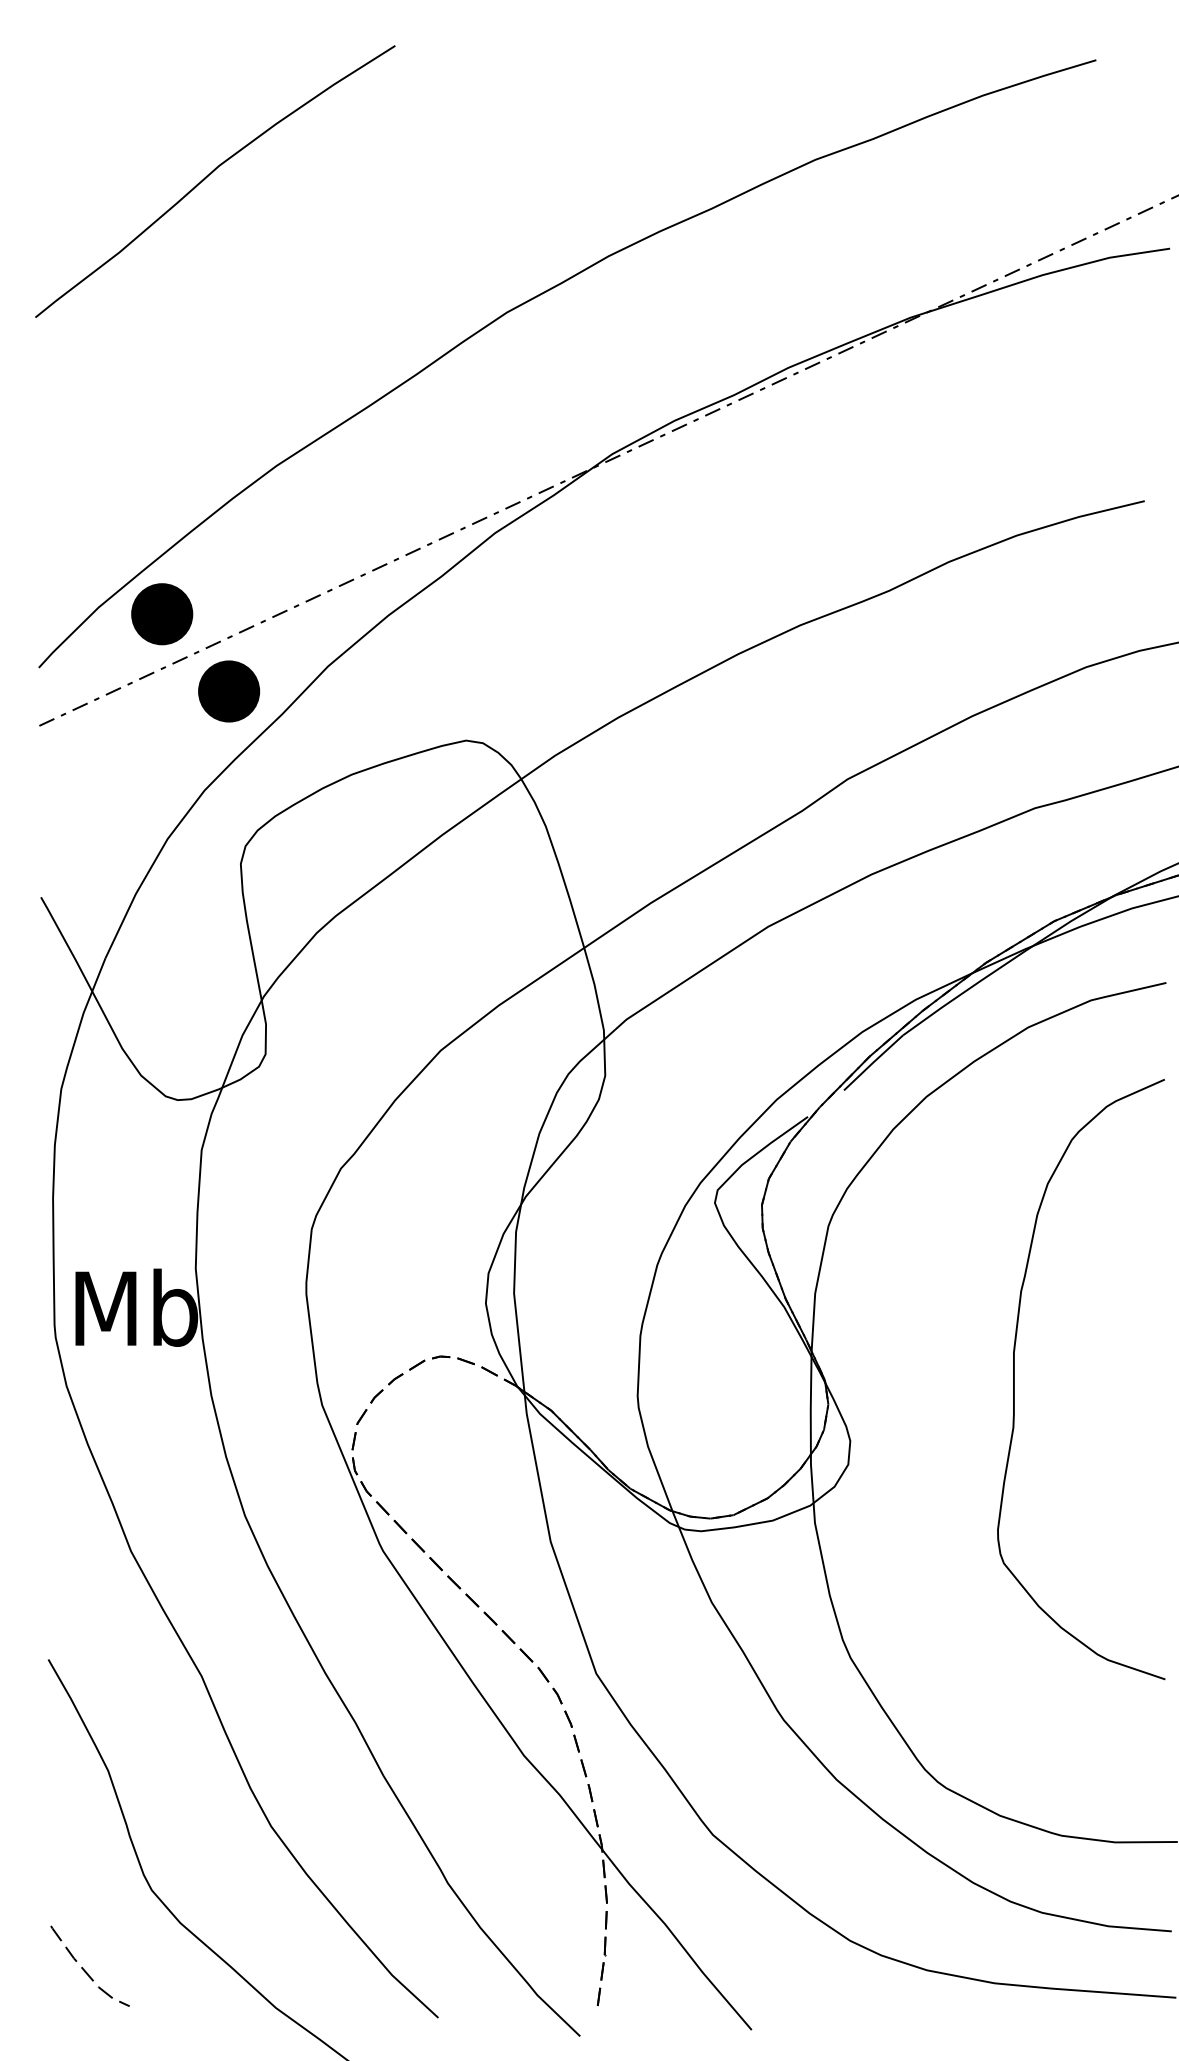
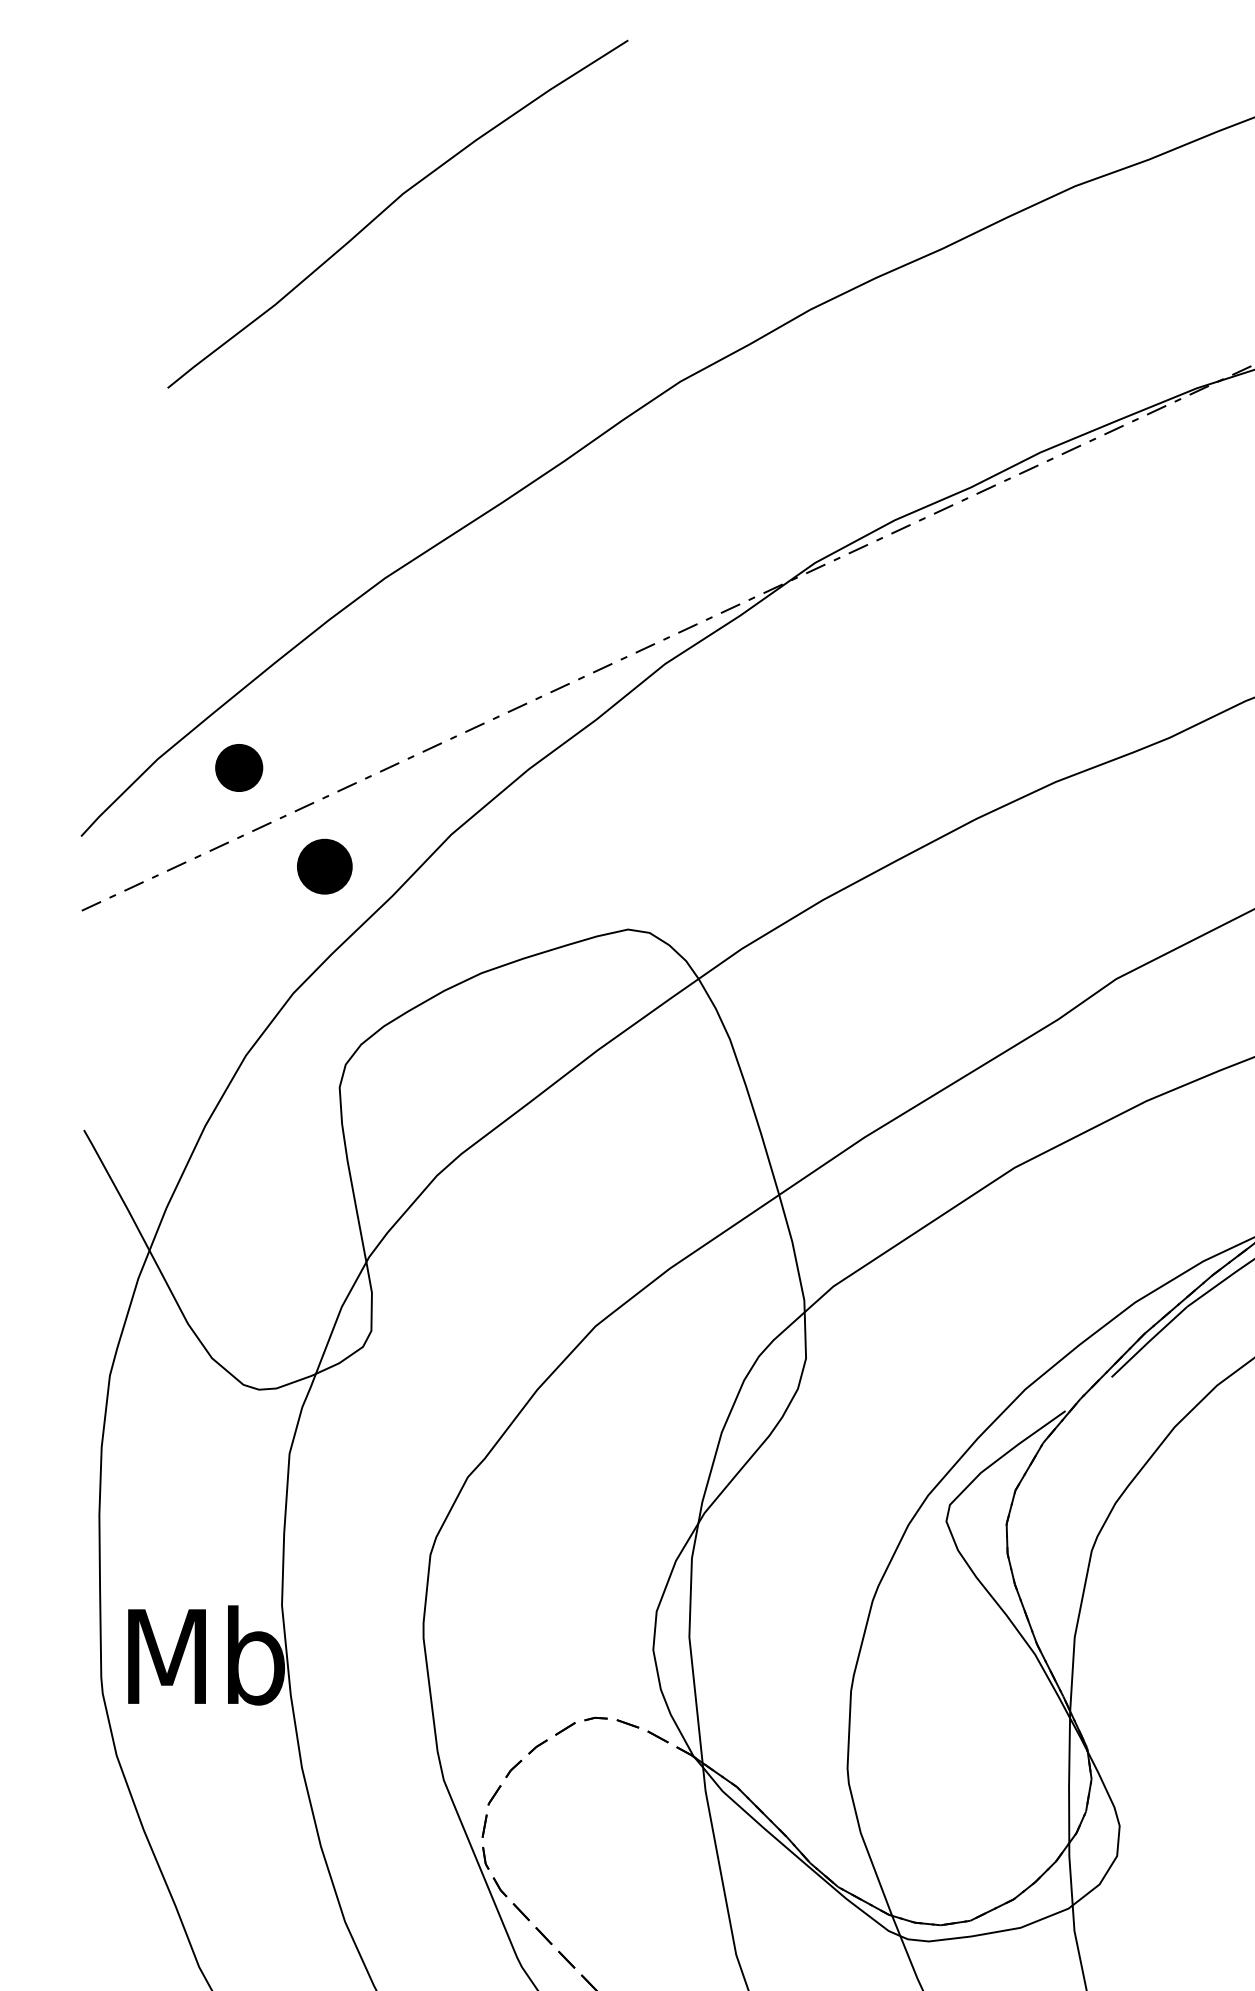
curve: (209, 175) -> (390, 206), moved
part: (162, 614) -> (239, 768), size x0.6
part: (229, 691) -> (325, 866), size x0.7

